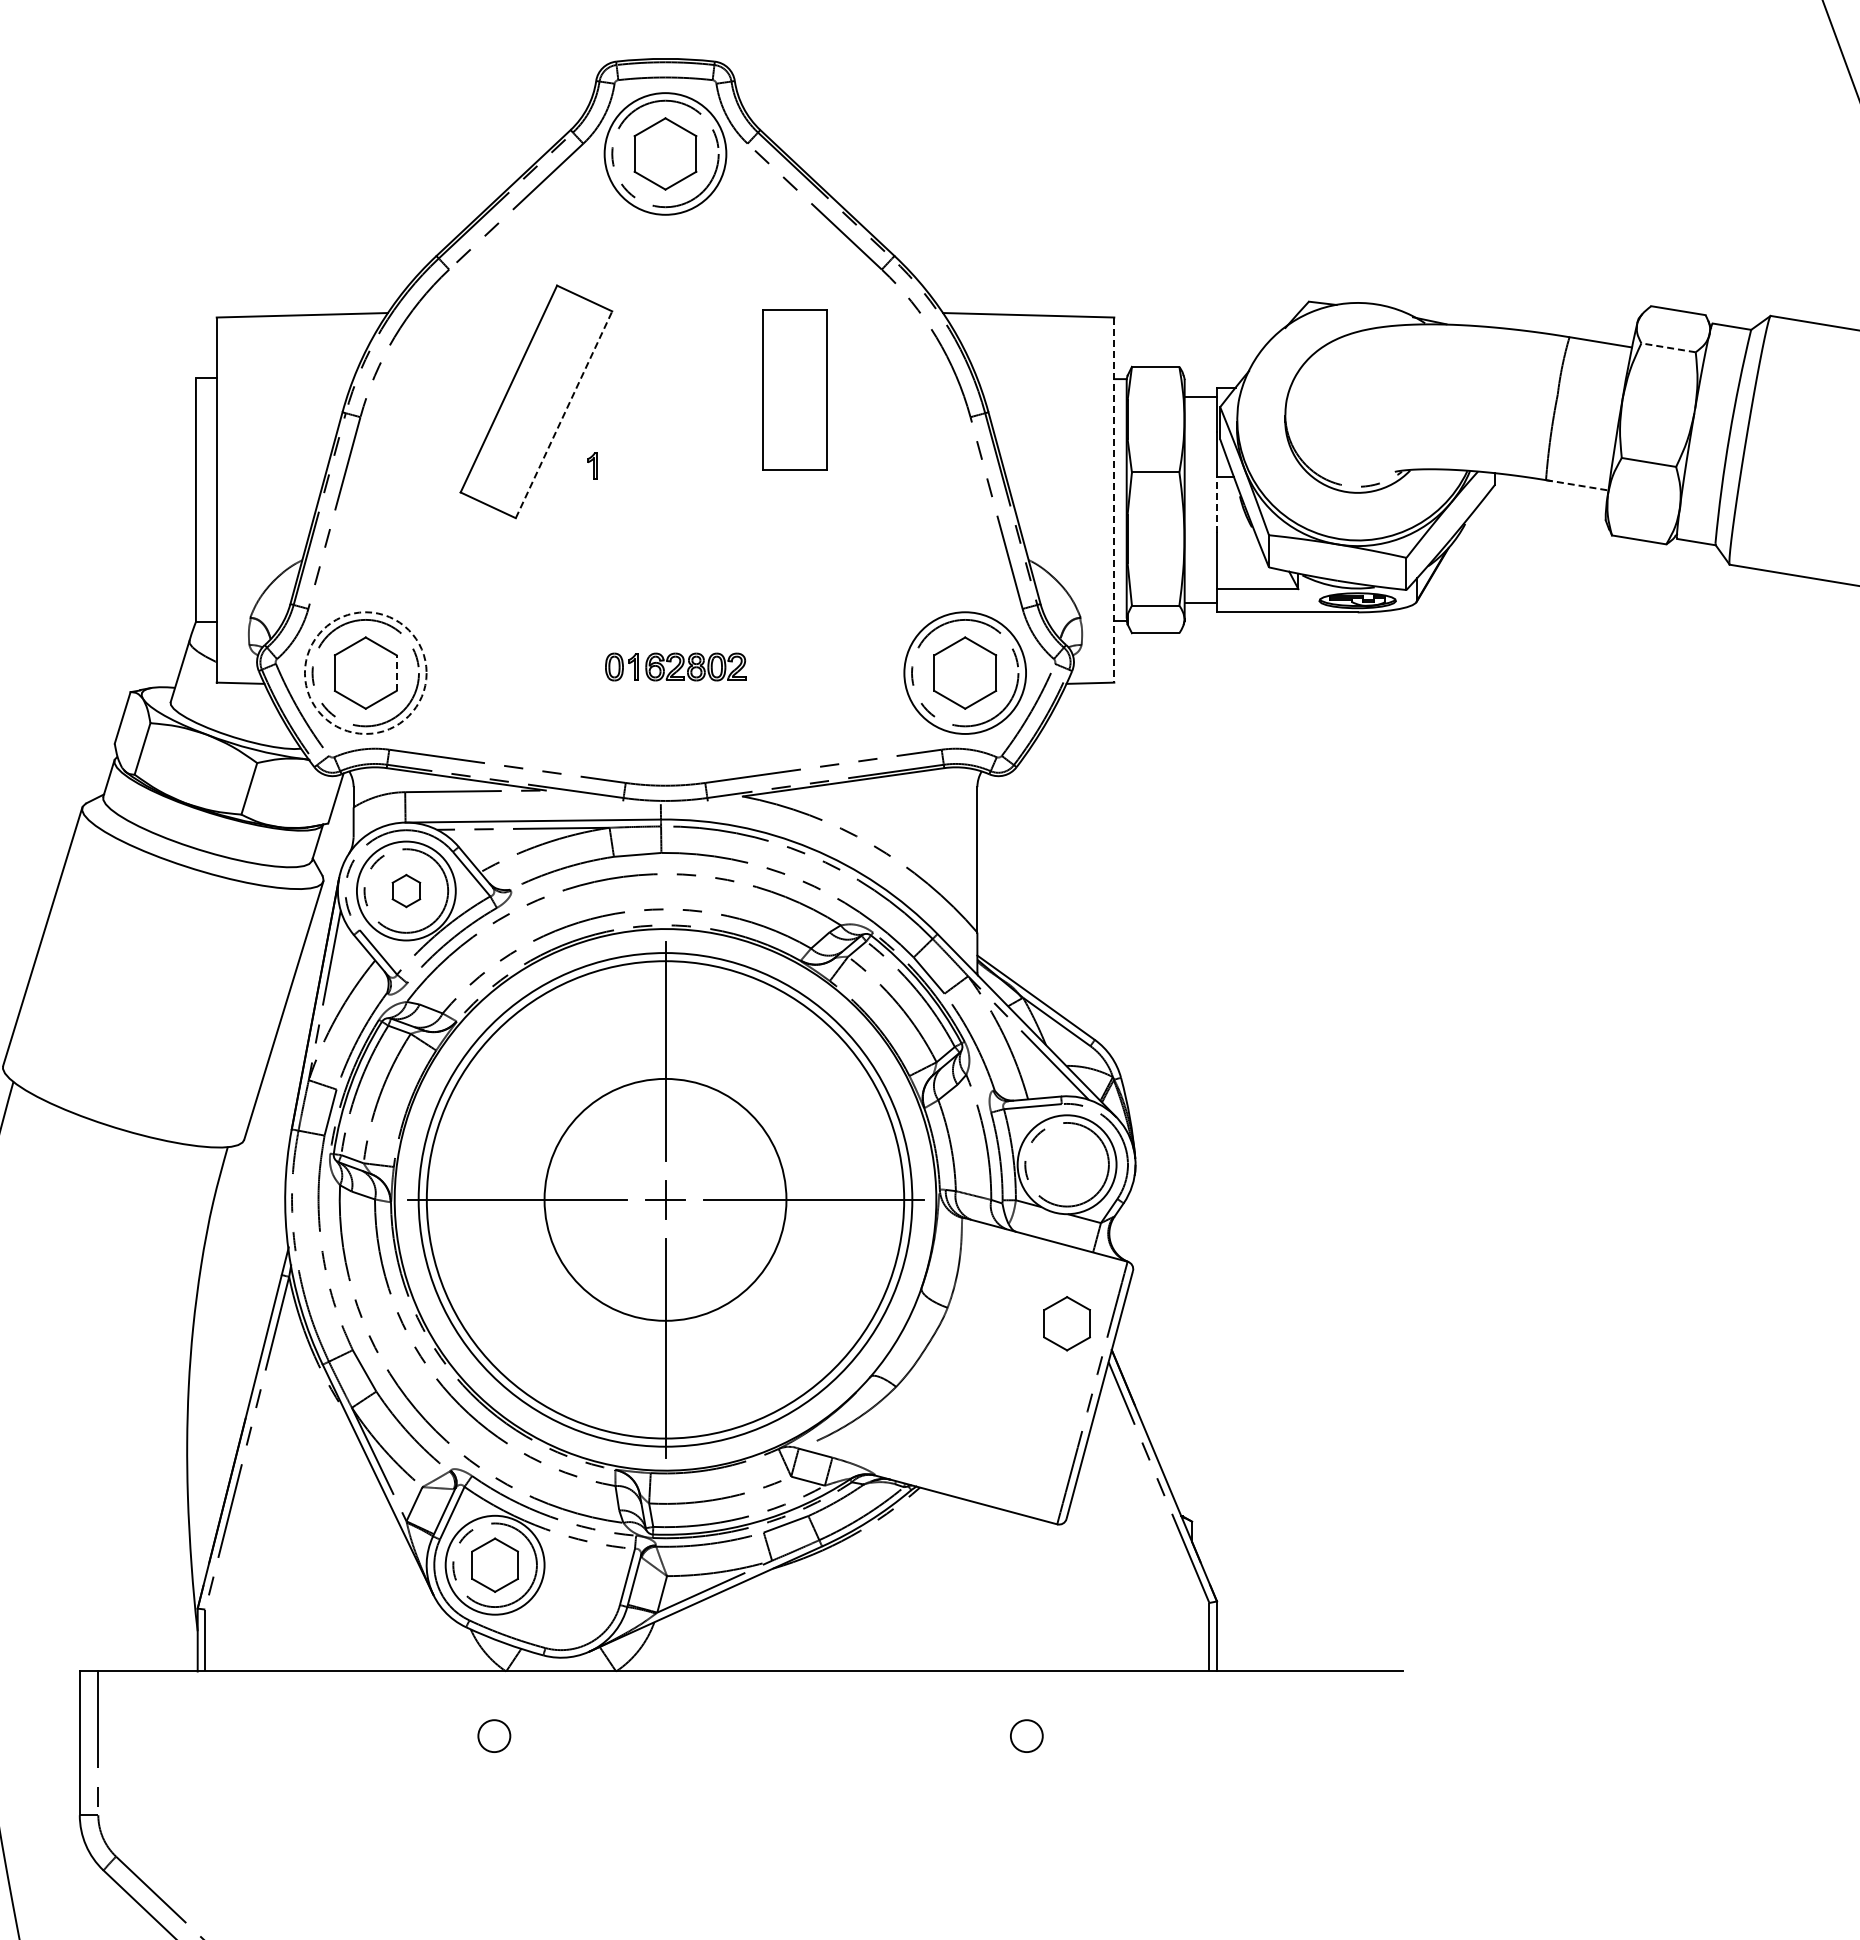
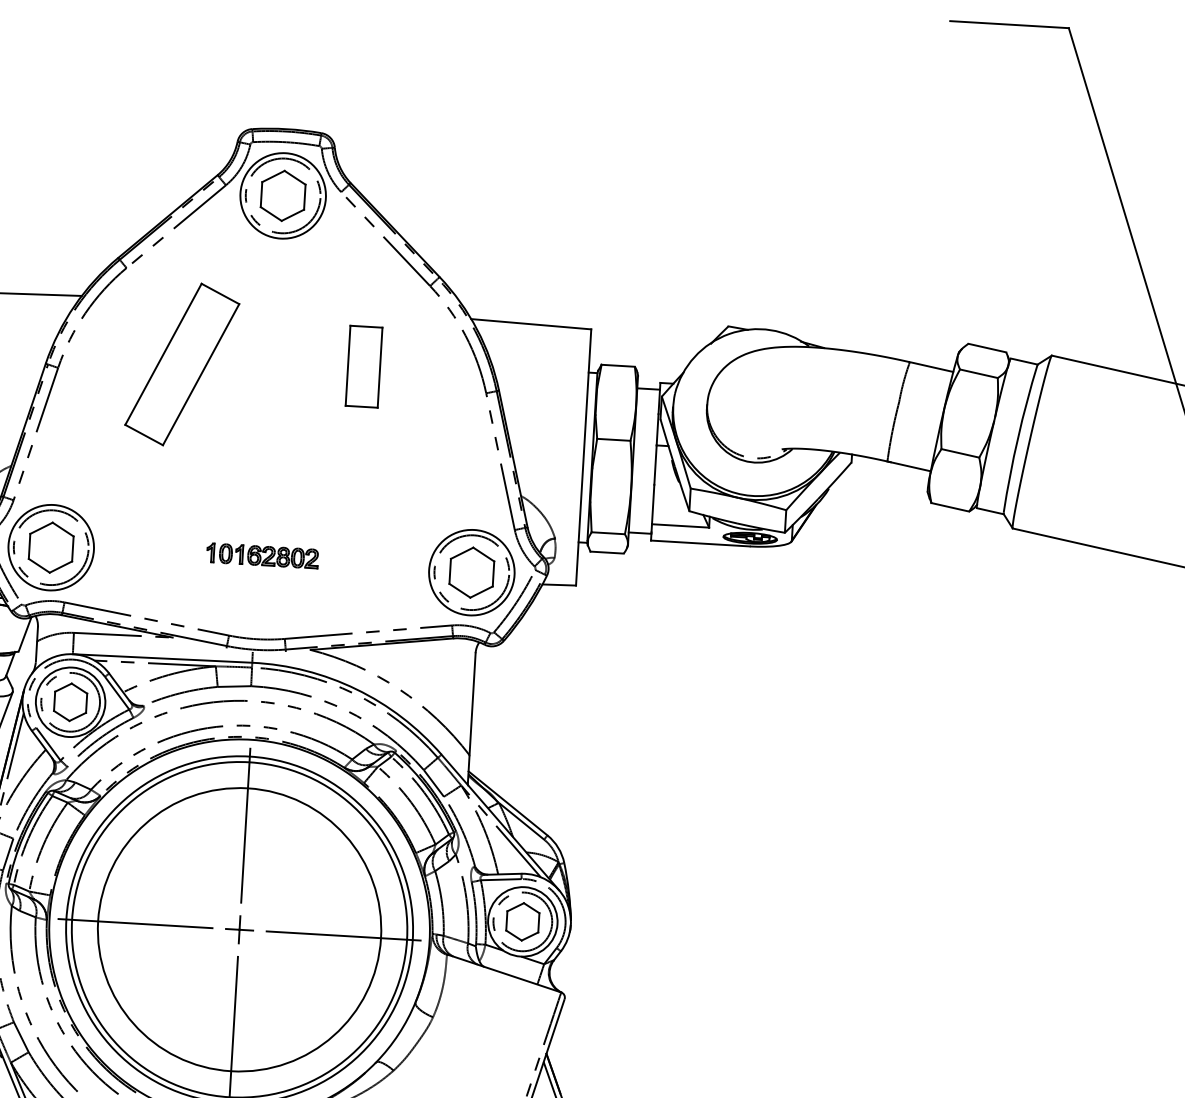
line: (1668, 347) -> (978, 373), dashed -> solid
part: (794, 389) -> (363, 366), size x0.71
line: (564, 414) -> (201, 374), dashed -> solid
part: (592, 465) -> (210, 552), moved
line: (1577, 485) -> (909, 466), dashed -> solid
line: (1114, 500) -> (583, 457), dashed -> solid
line: (1216, 504) -> (655, 464), dashed -> solid
circle: (365, 672) -> (51, 547), dashed -> solid
line: (396, 673) -> (72, 549), dashed -> solid
part: (406, 890) -> (70, 701), size x1.67
circle: (665, 1199) -> (239, 929), size x1.67
part: (1066, 1323) -> (522, 921), moved

